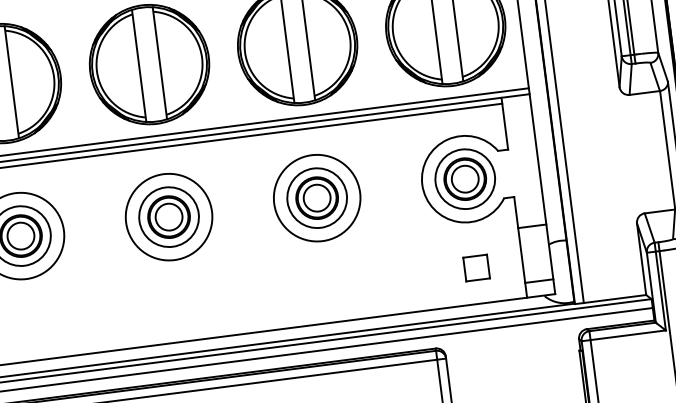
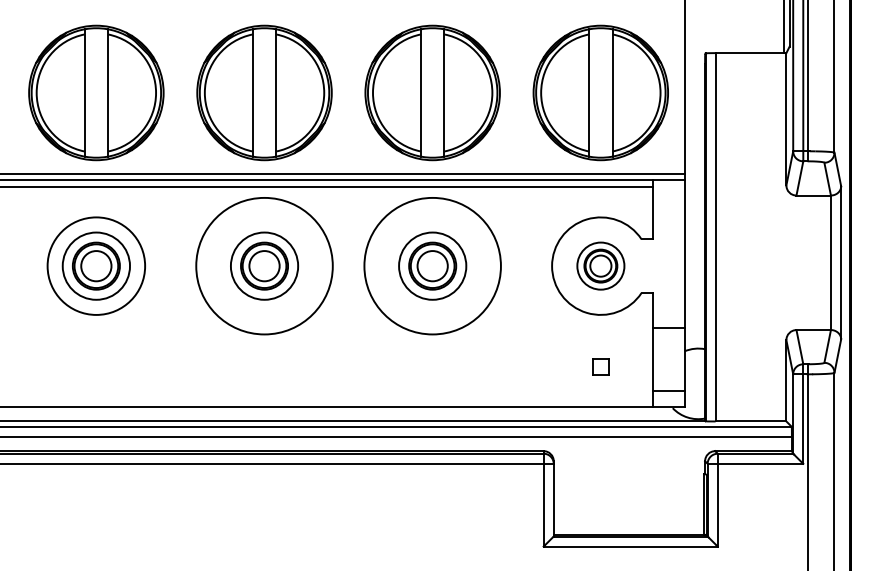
part: (464, 178) -> (600, 265), size x0.7
circle: (316, 197) -> (432, 265), size x1.4
circle: (168, 216) -> (264, 265), size x1.4
part: (476, 268) -> (600, 367), size x0.6

